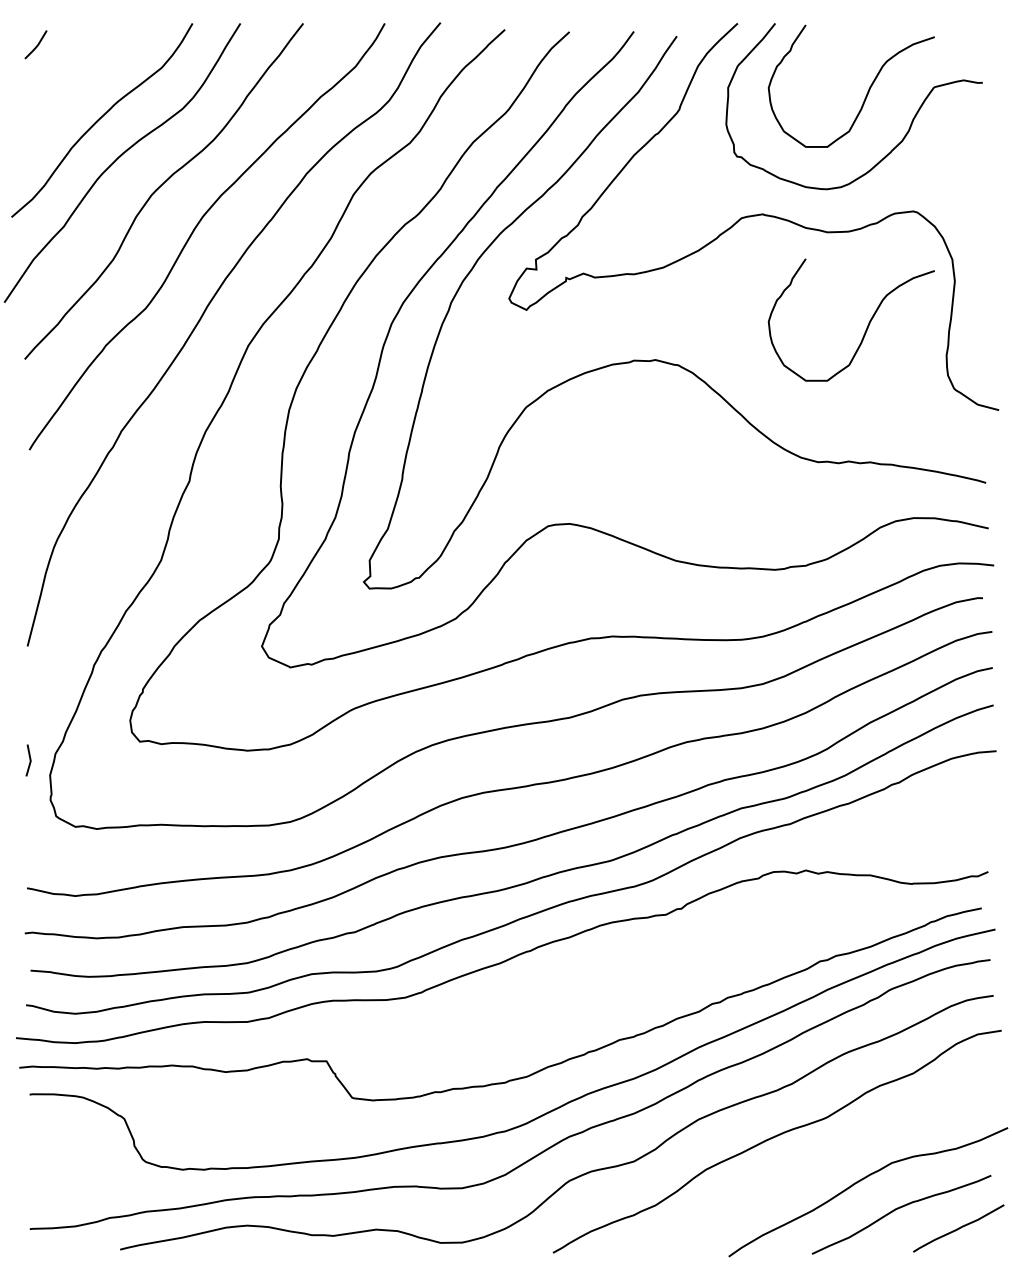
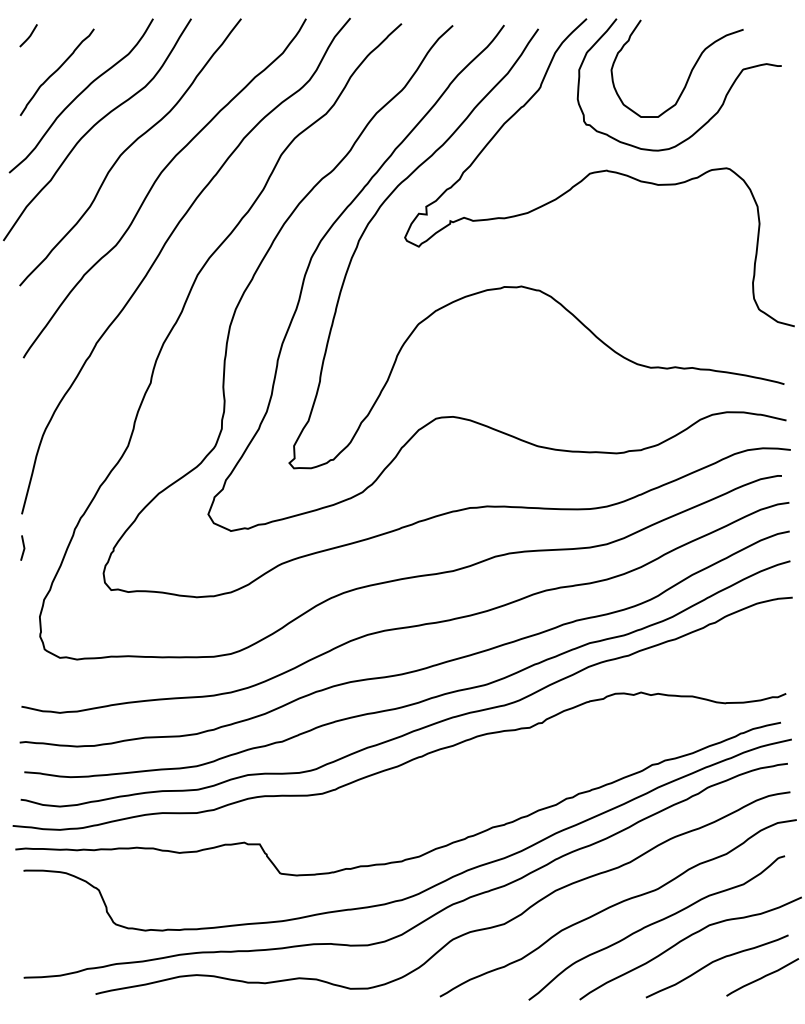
curve: (71, 89) -> (56, 71), added
curve: (865, 328) -> (688, 261), removed
line: (29, 759) -> (23, 547), moved
curve: (822, 1162) -> (654, 924), added

